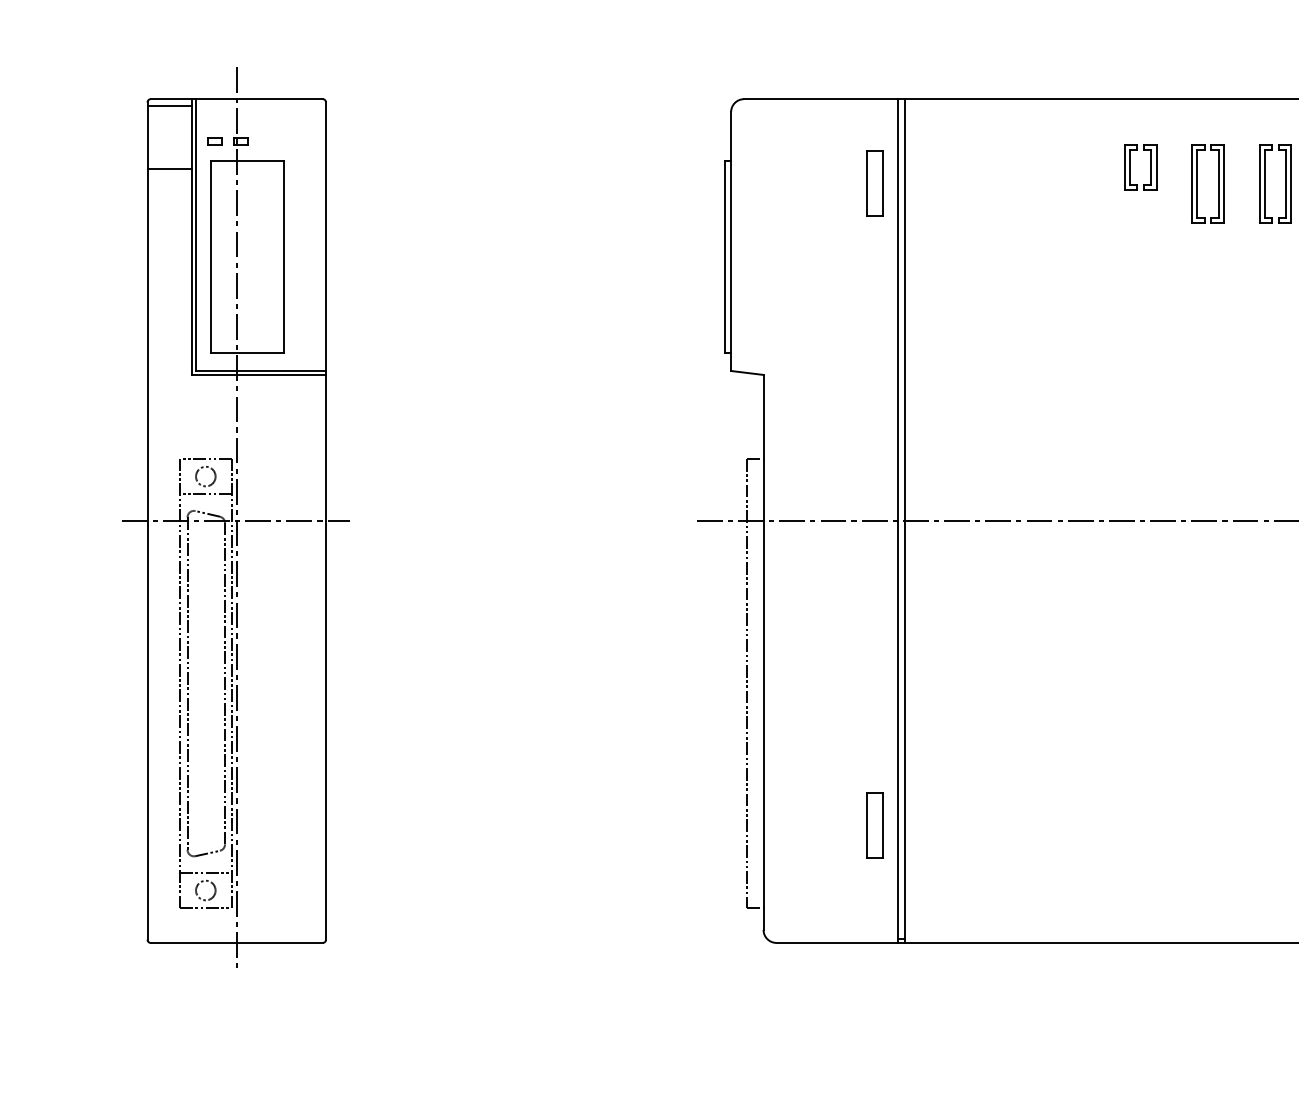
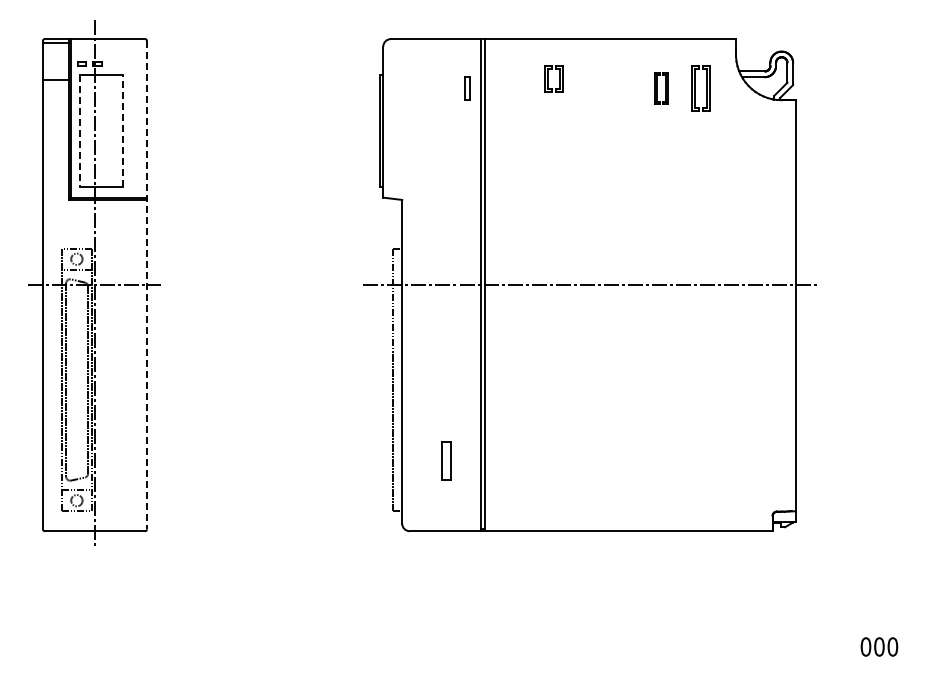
part: (1139, 166) -> (553, 78), moved
part: (875, 183) -> (467, 88), size x0.6
part: (1208, 183) -> (661, 88), size x0.7
line: (283, 255) -> (122, 130), solid -> dashed
line: (210, 257) -> (79, 131), solid -> dashed
line: (326, 521) -> (147, 285), solid -> dashed
part: (875, 825) -> (446, 460), moved

